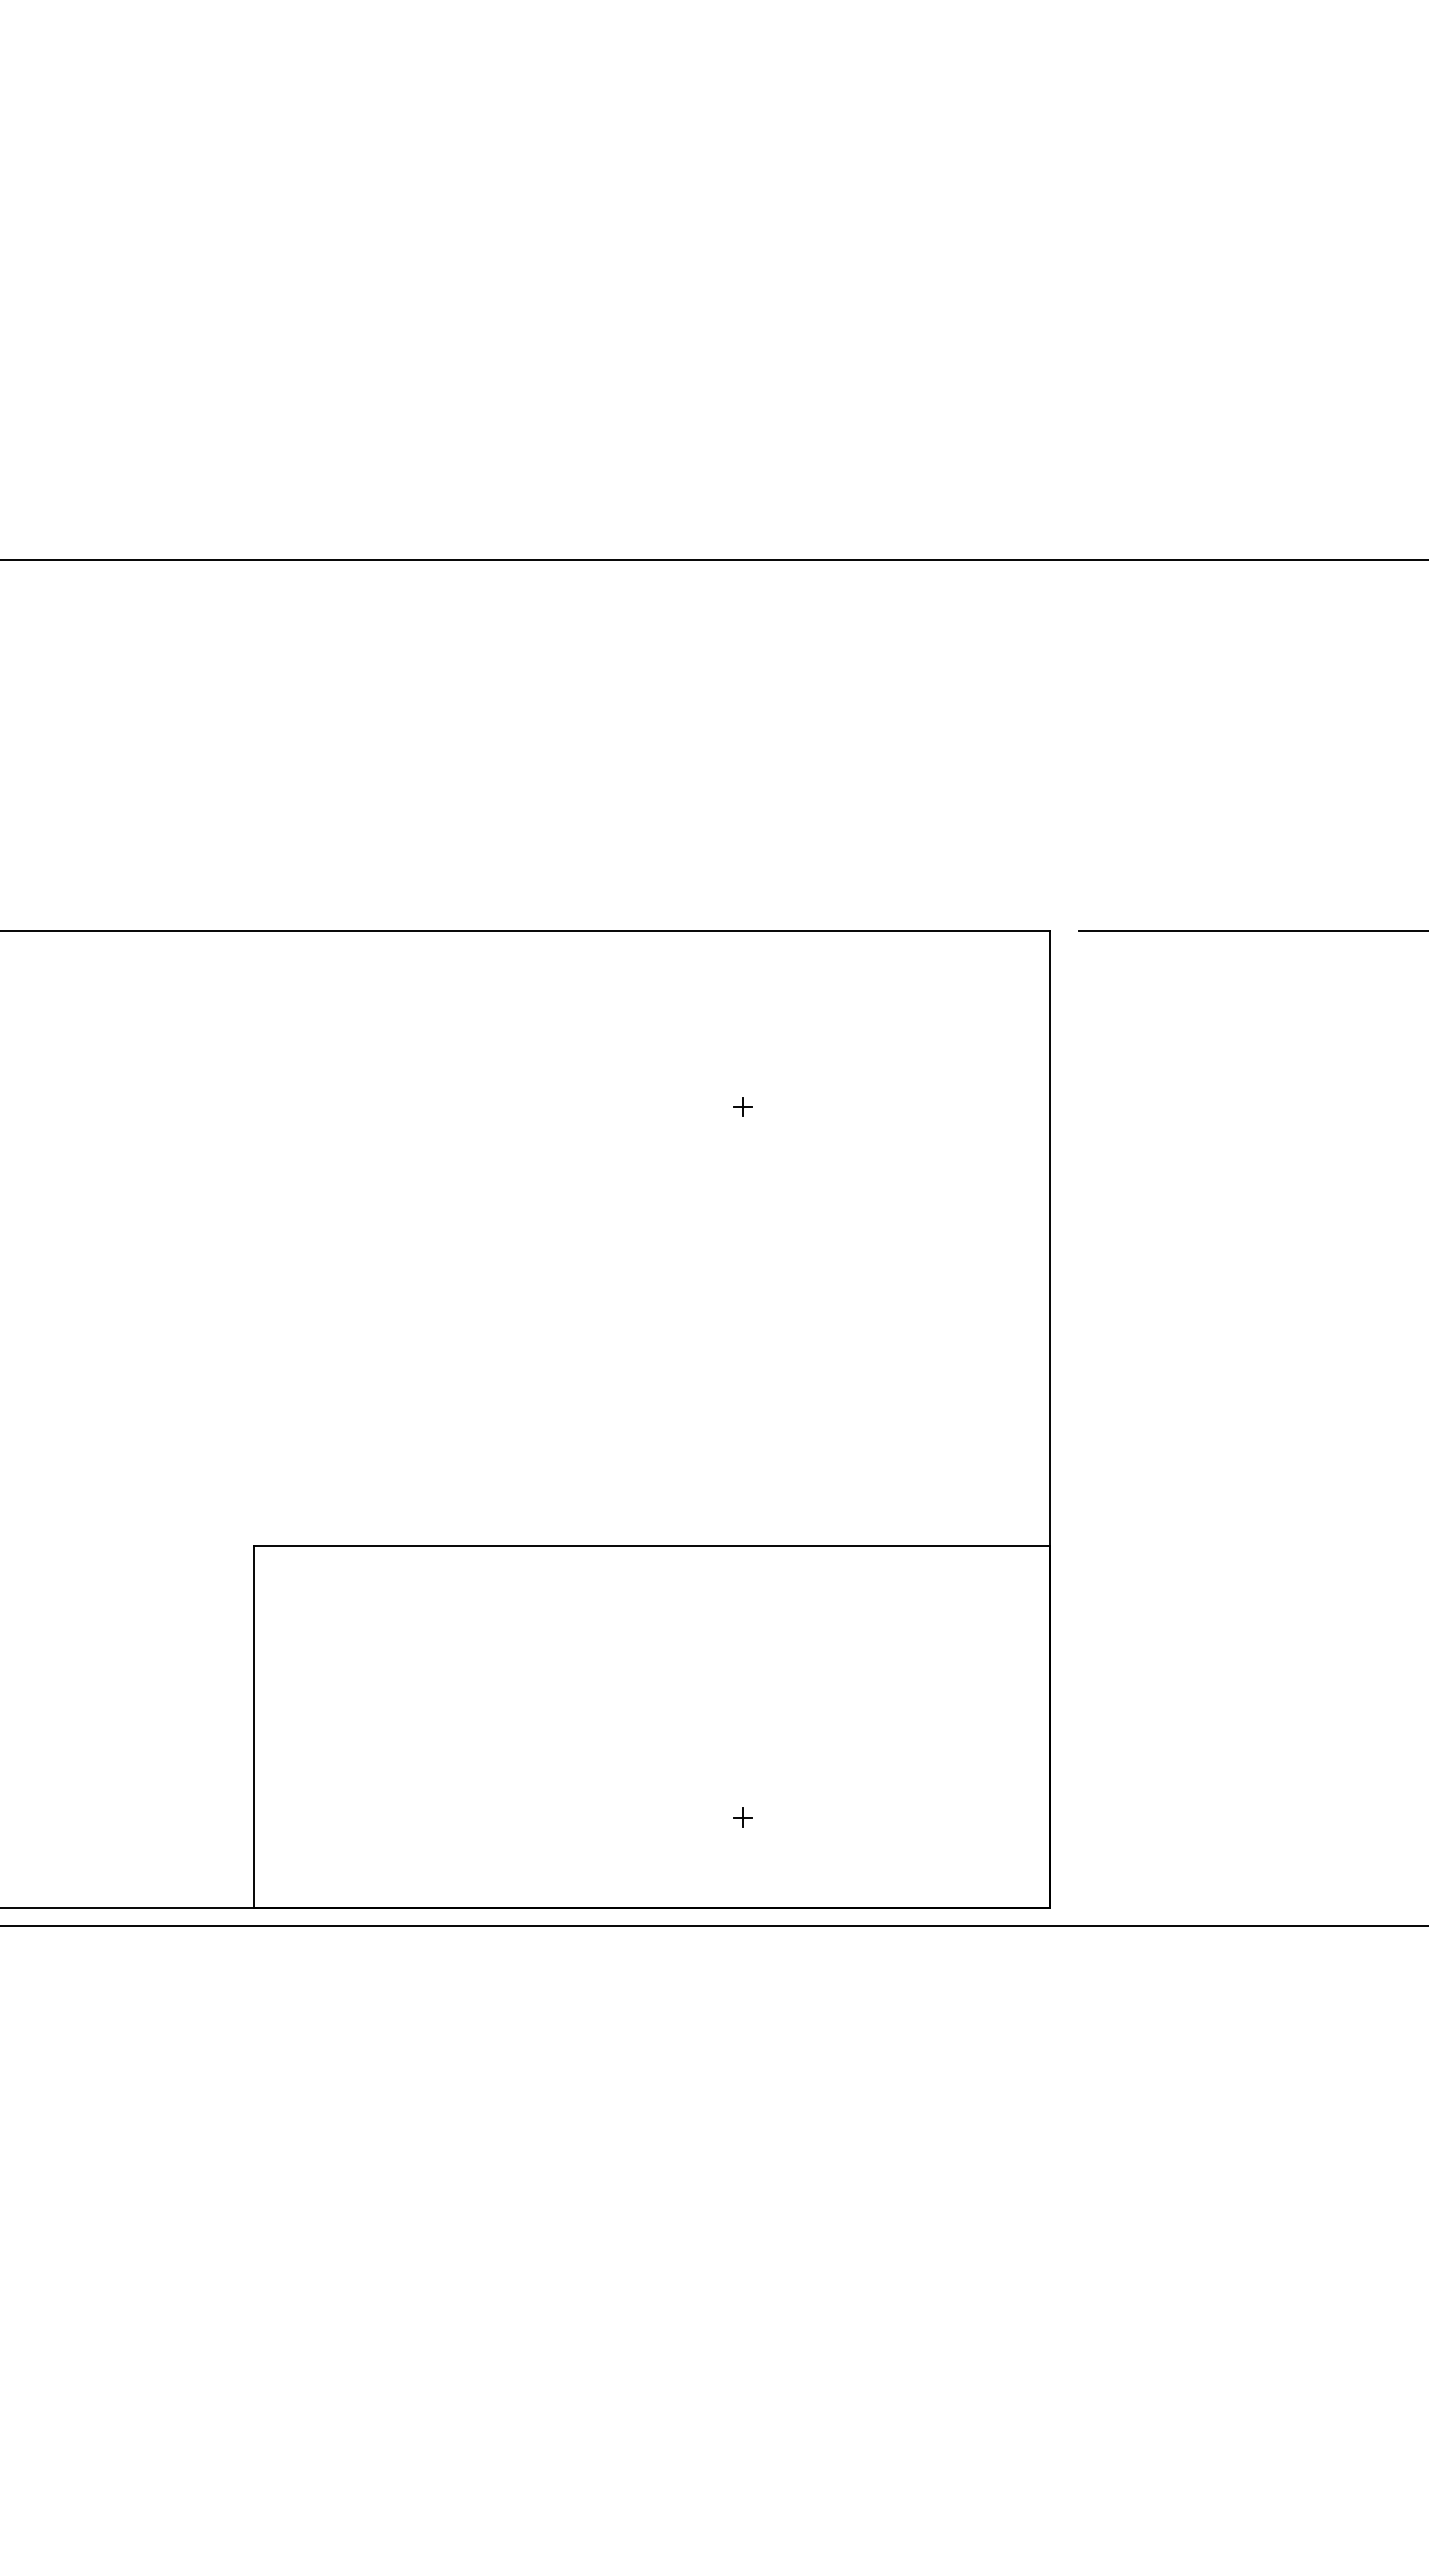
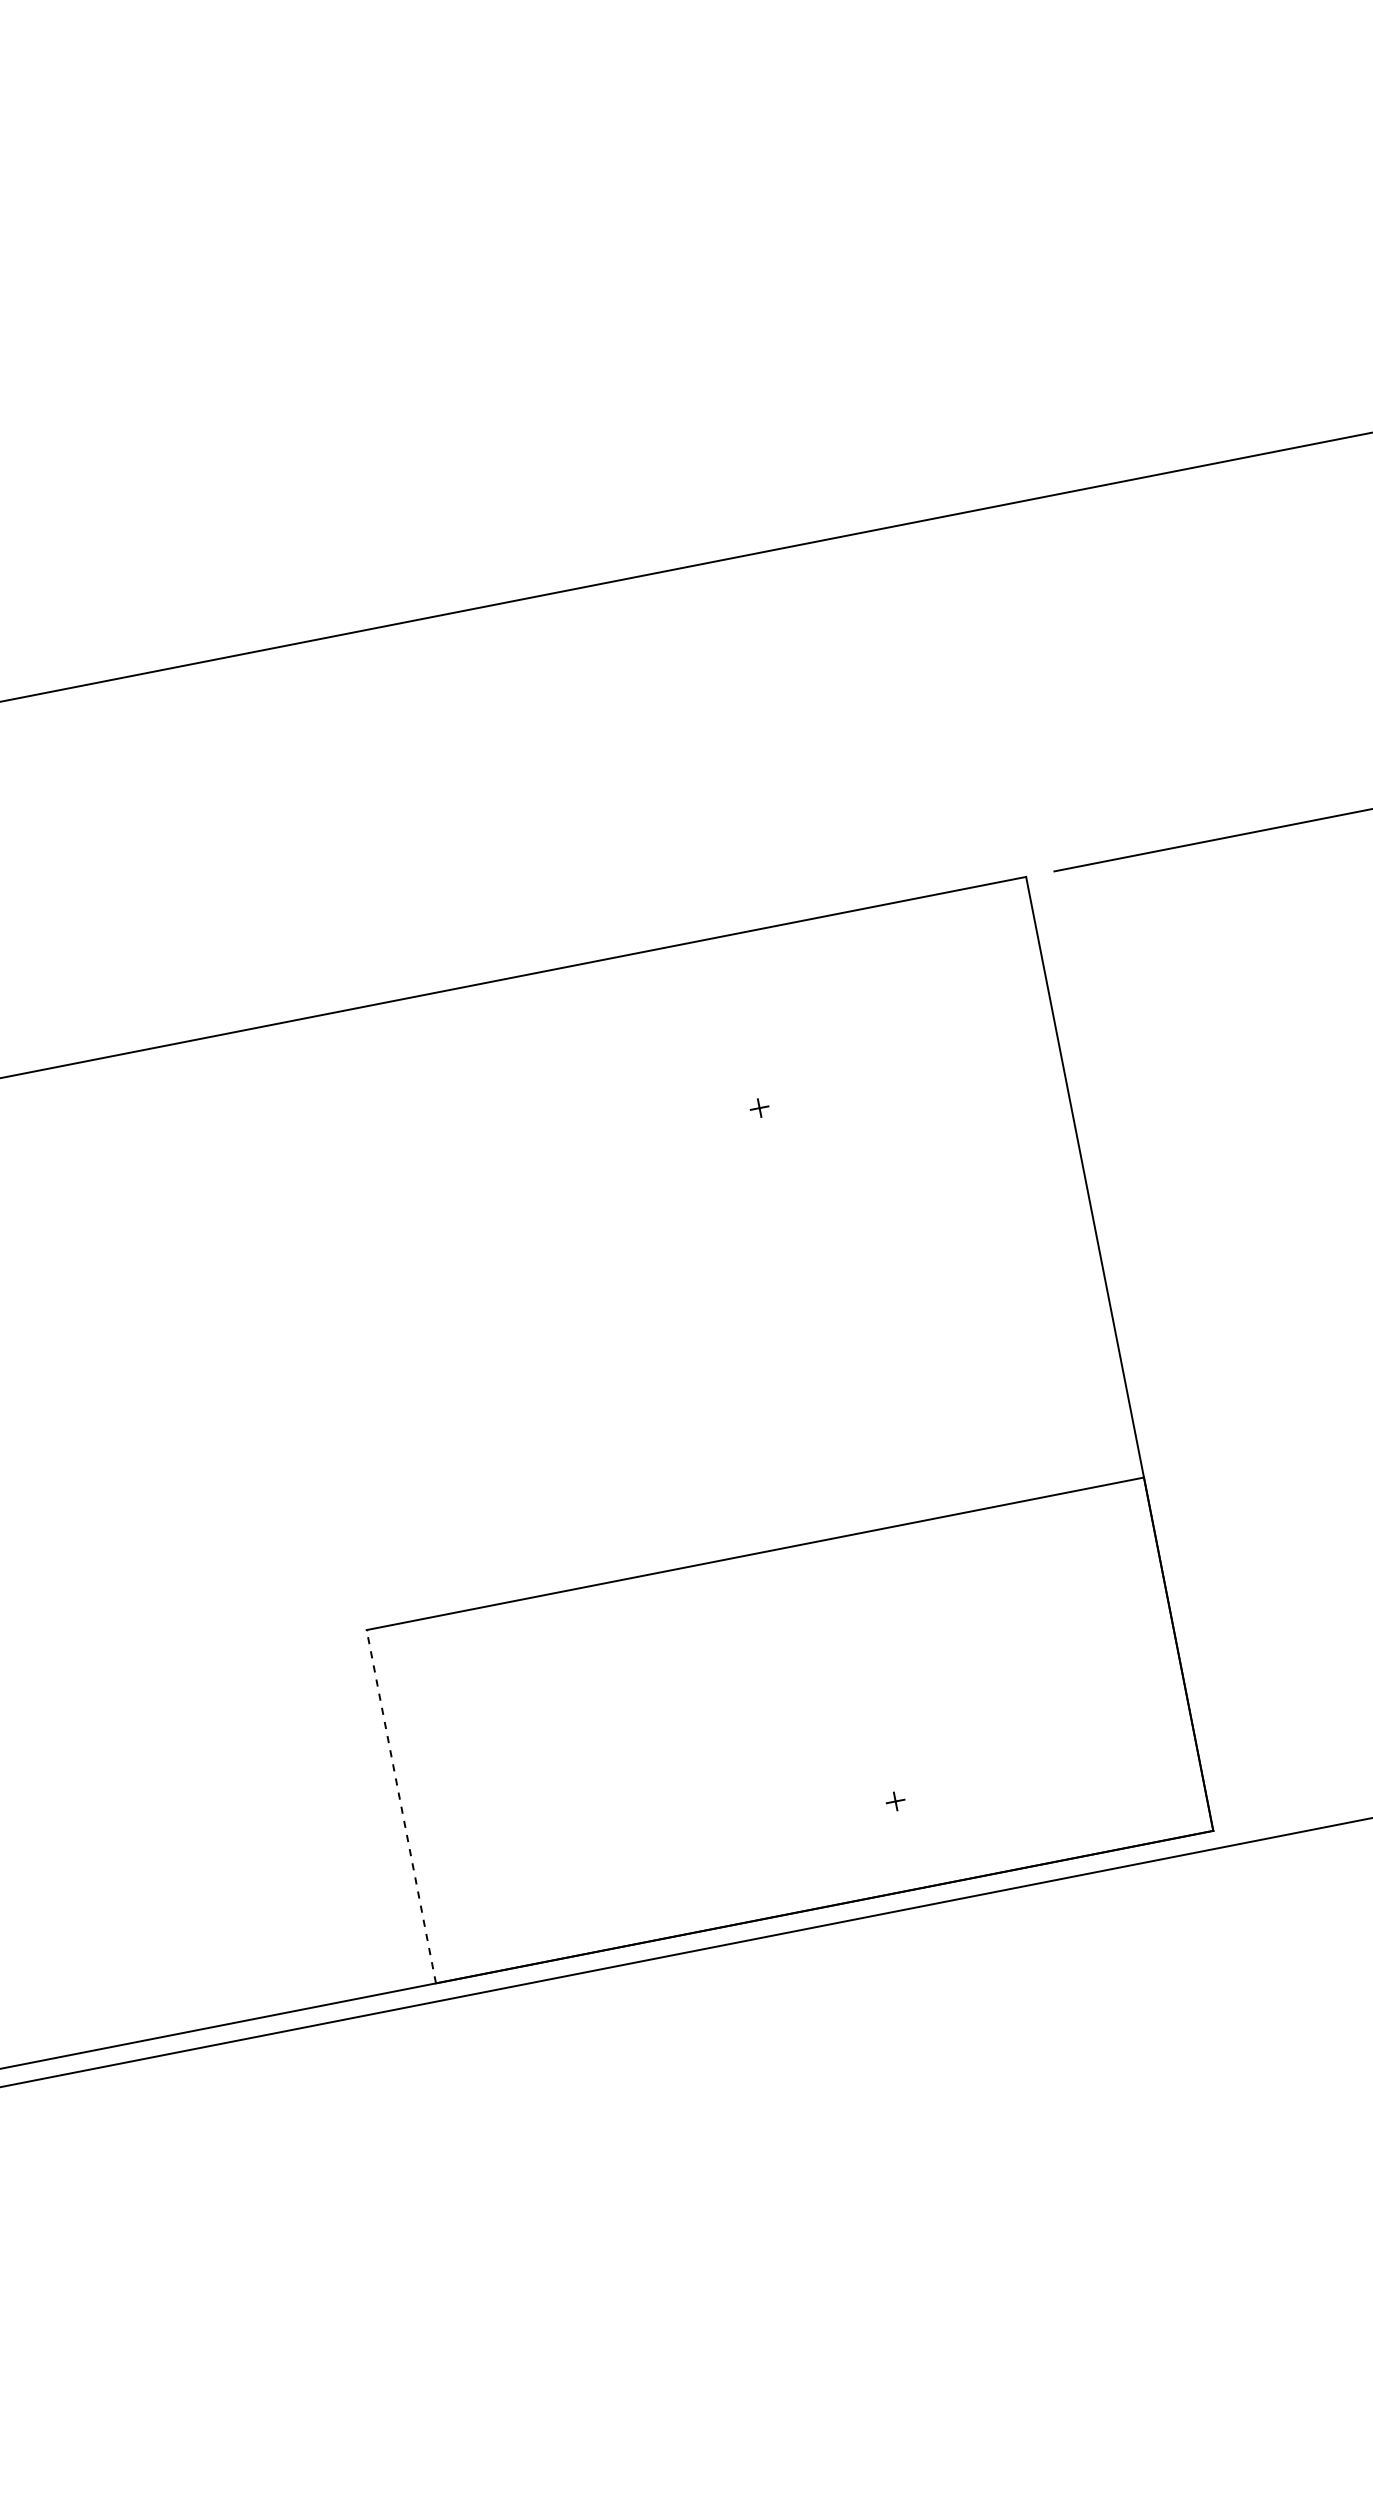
line: (254, 1727) -> (401, 1807), solid -> dashed

